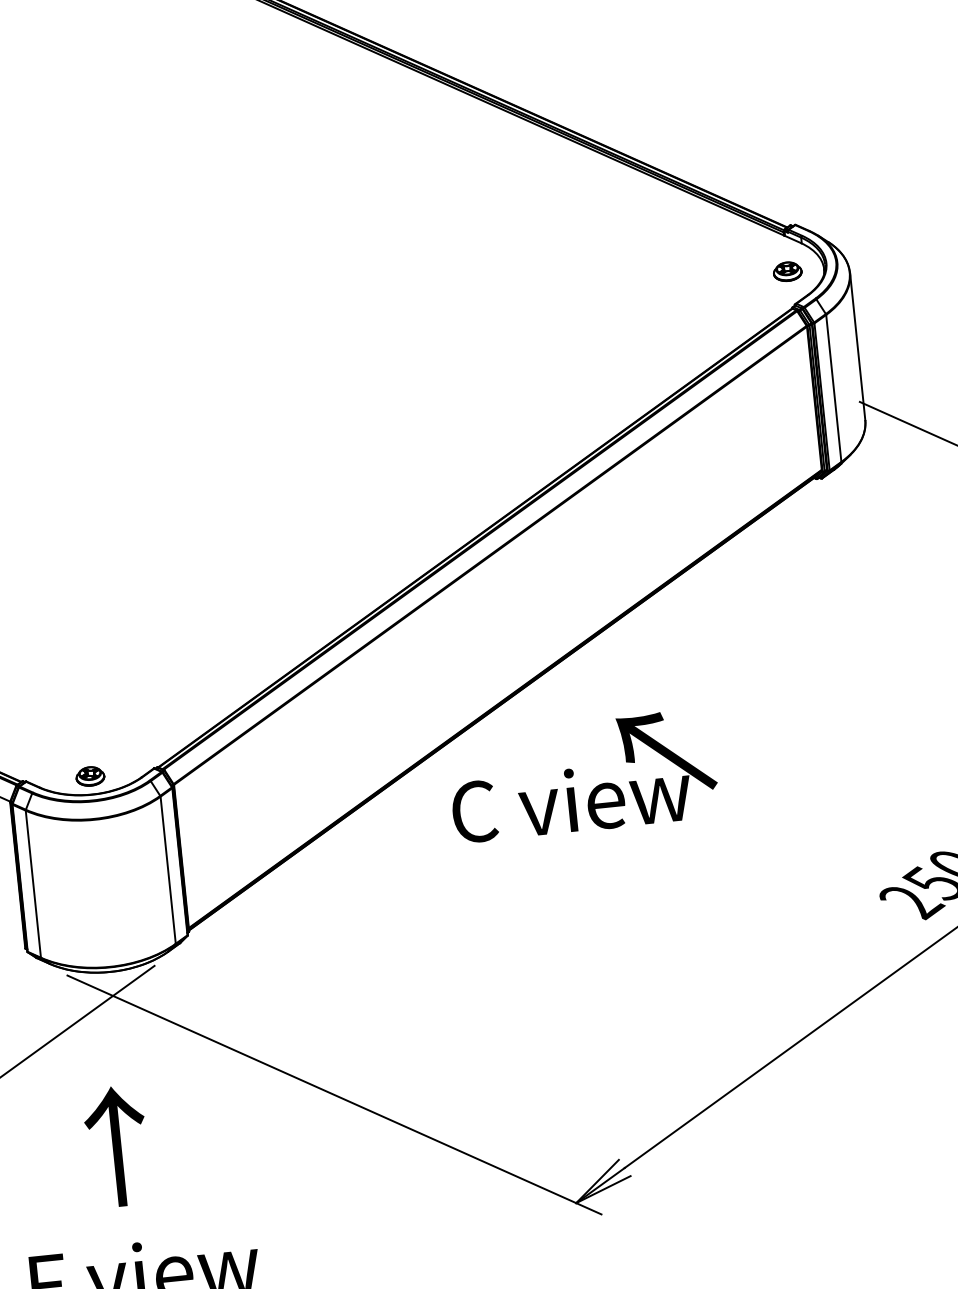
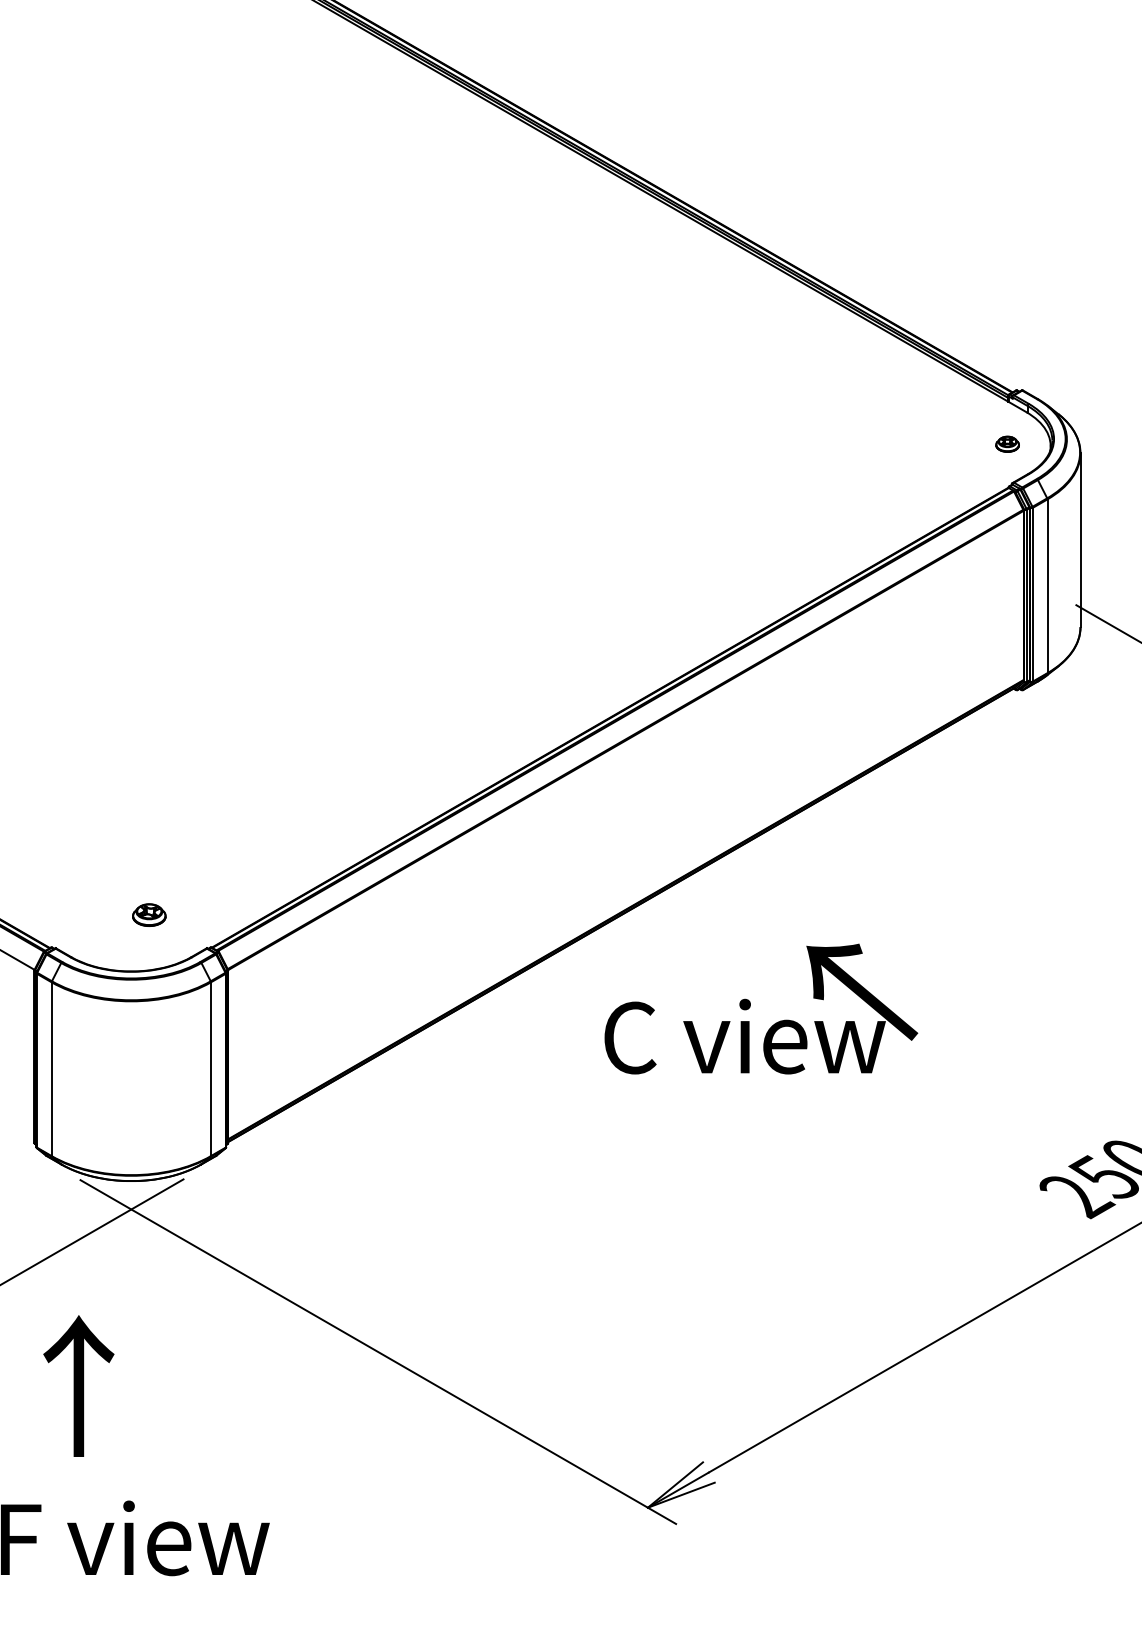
part: (787, 271) -> (1007, 444), size x0.7
part: (90, 775) -> (149, 914), moved
text: (583, 775) -> (761, 1008), moved
text: (116, 1146) -> (78, 1385), moved

